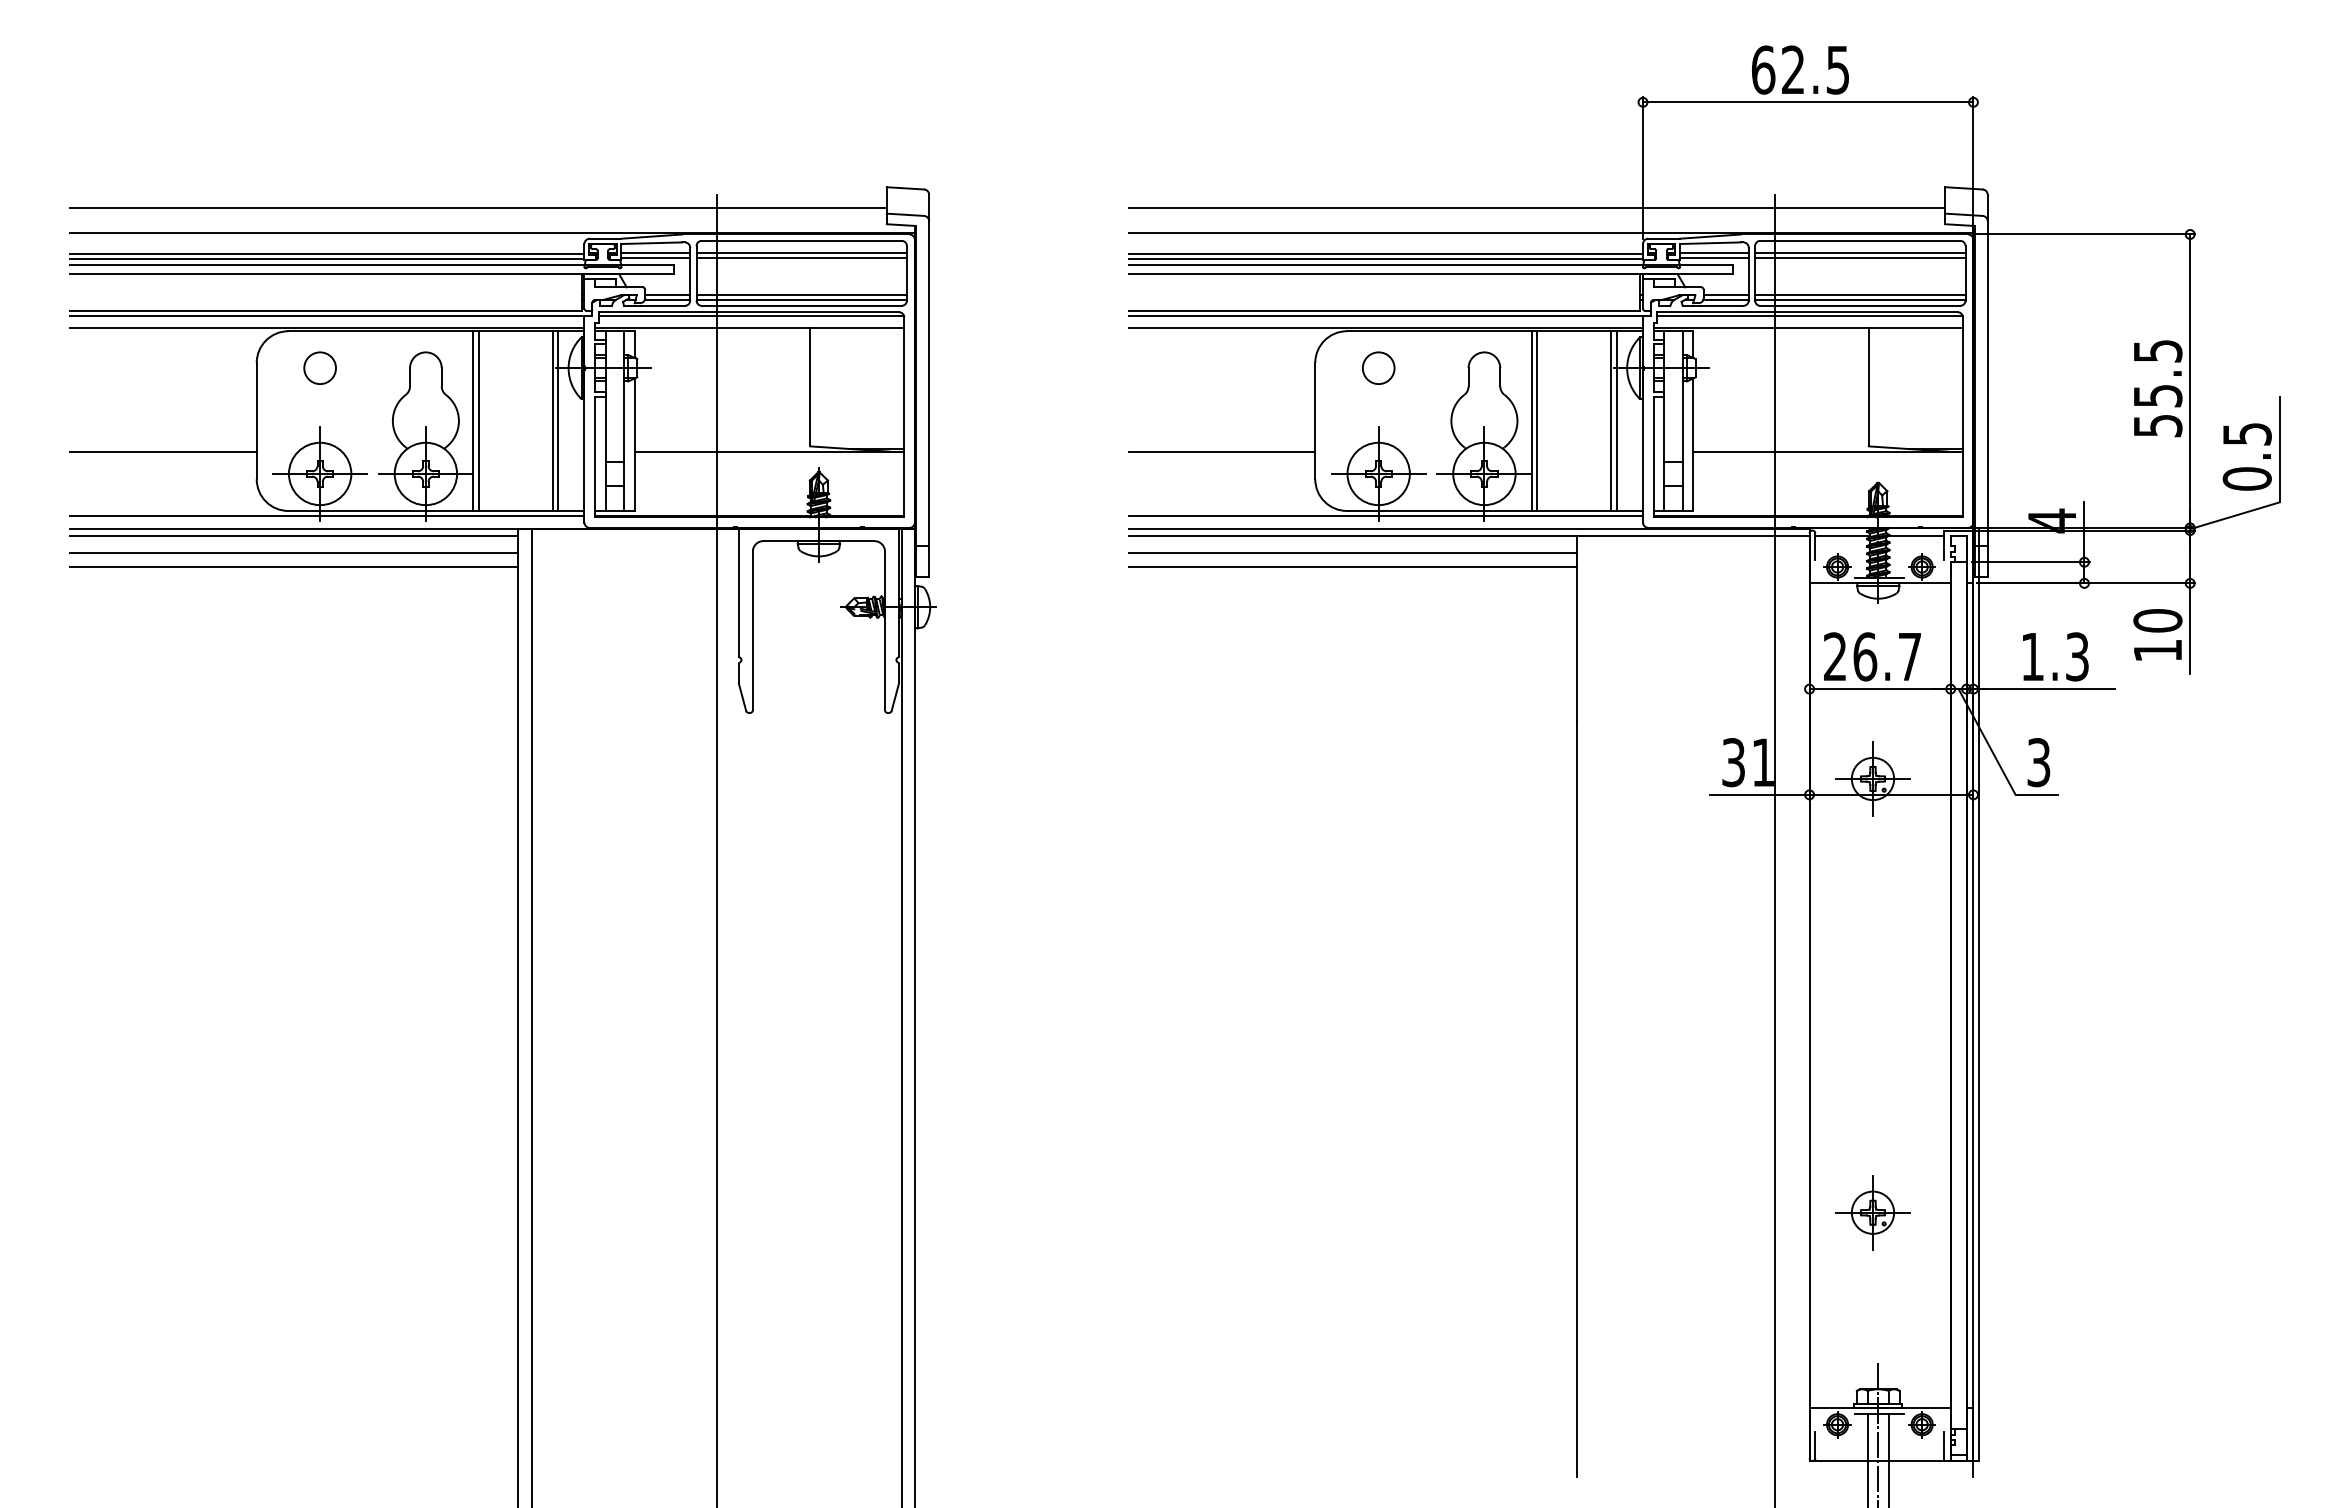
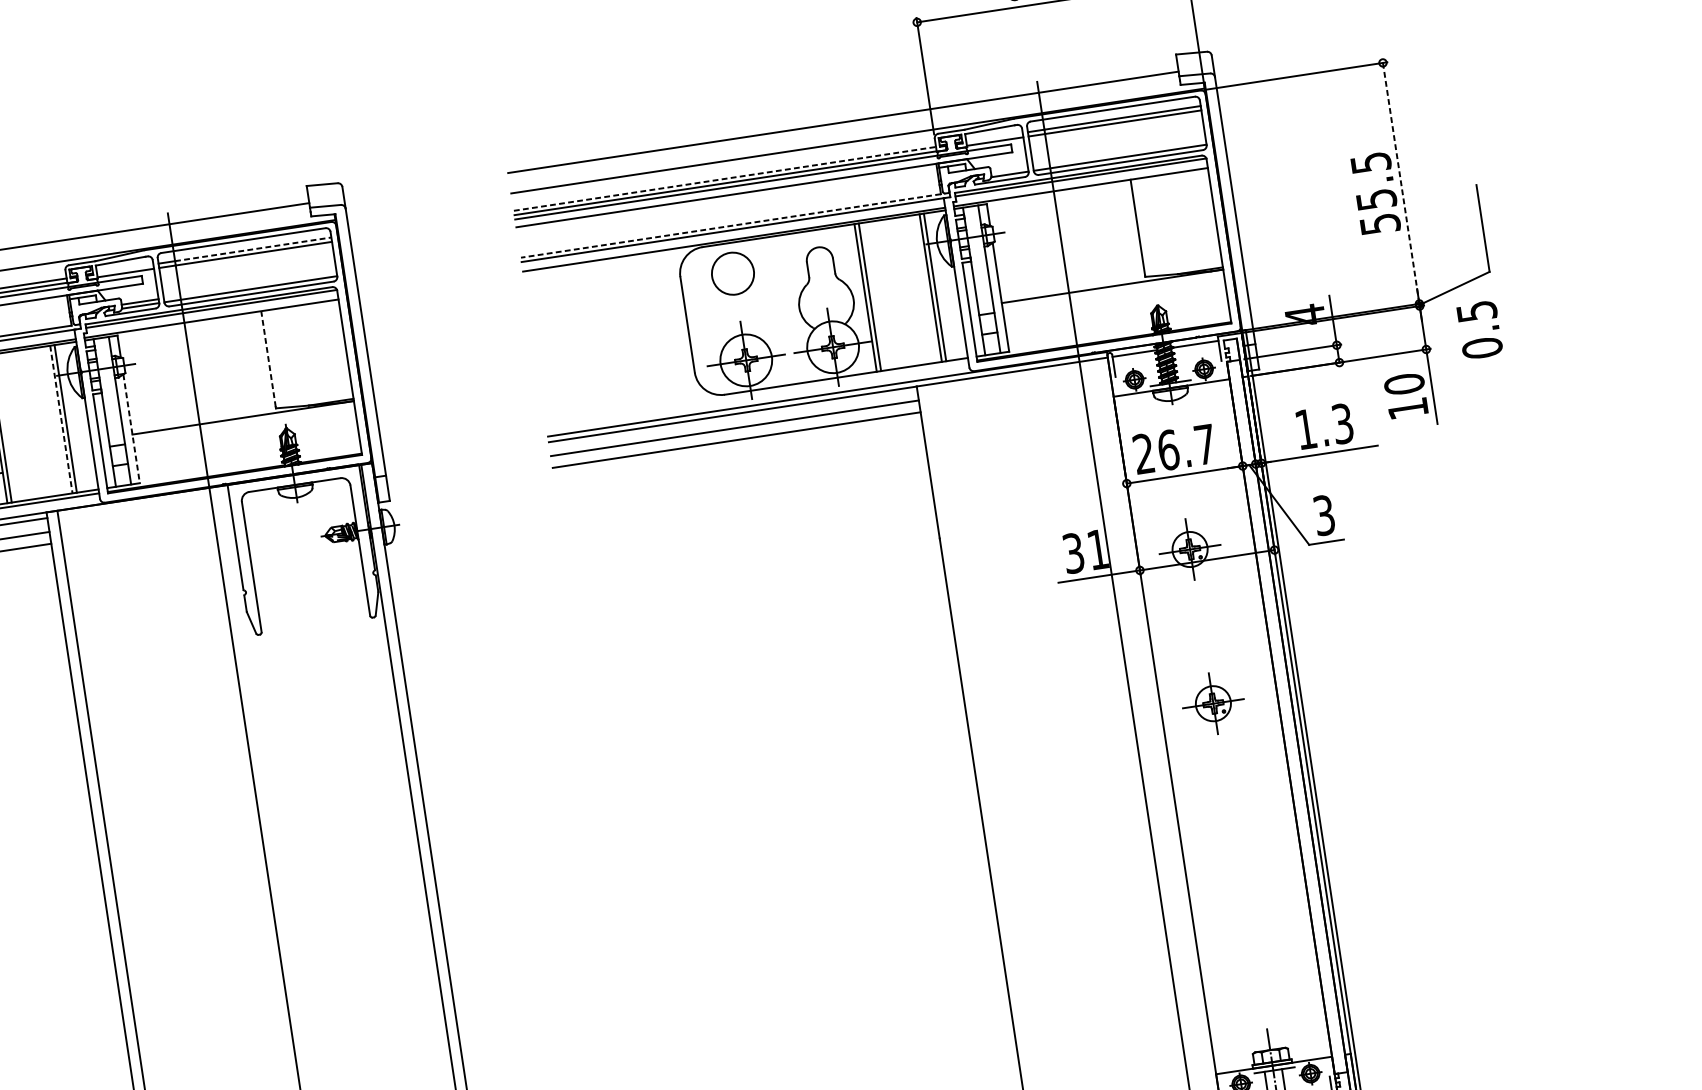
line: (655, 253) -> (124, 269), removed
line: (812, 253) -> (253, 249), solid -> dashed
line: (1714, 253) -> (994, 137), removed
line: (1386, 254) -> (725, 179), solid -> dashed
line: (801, 295) -> (250, 285), removed
line: (1725, 295) -> (1008, 170), removed
line: (1860, 295) -> (1119, 154), removed
line: (1384, 311) -> (730, 226), solid -> dashed
circle: (1378, 367) -> (732, 272), size x1.6
line: (2190, 381) -> (1401, 183), solid -> dashed
line: (810, 385) -> (268, 358), solid -> dashed
line: (552, 421) -> (61, 419), solid -> dashed
line: (634, 445) -> (131, 429), solid -> dashed
line: (1222, 451) -> (615, 361), removed
text: (2246, 456) -> (1479, 329), moved
line: (1386, 515) -> (757, 393), removed
part: (1872, 1212) -> (1212, 703), moved

